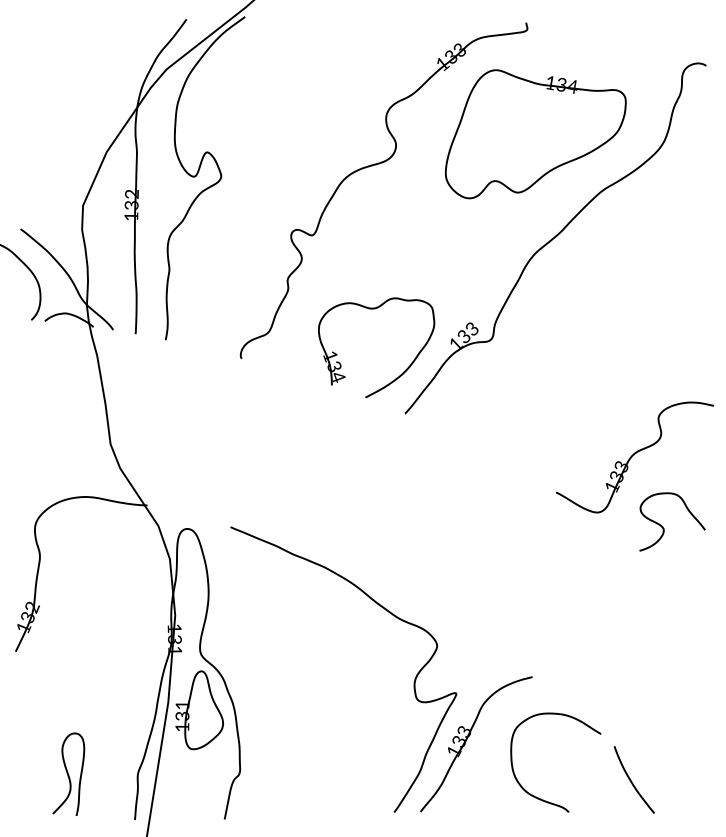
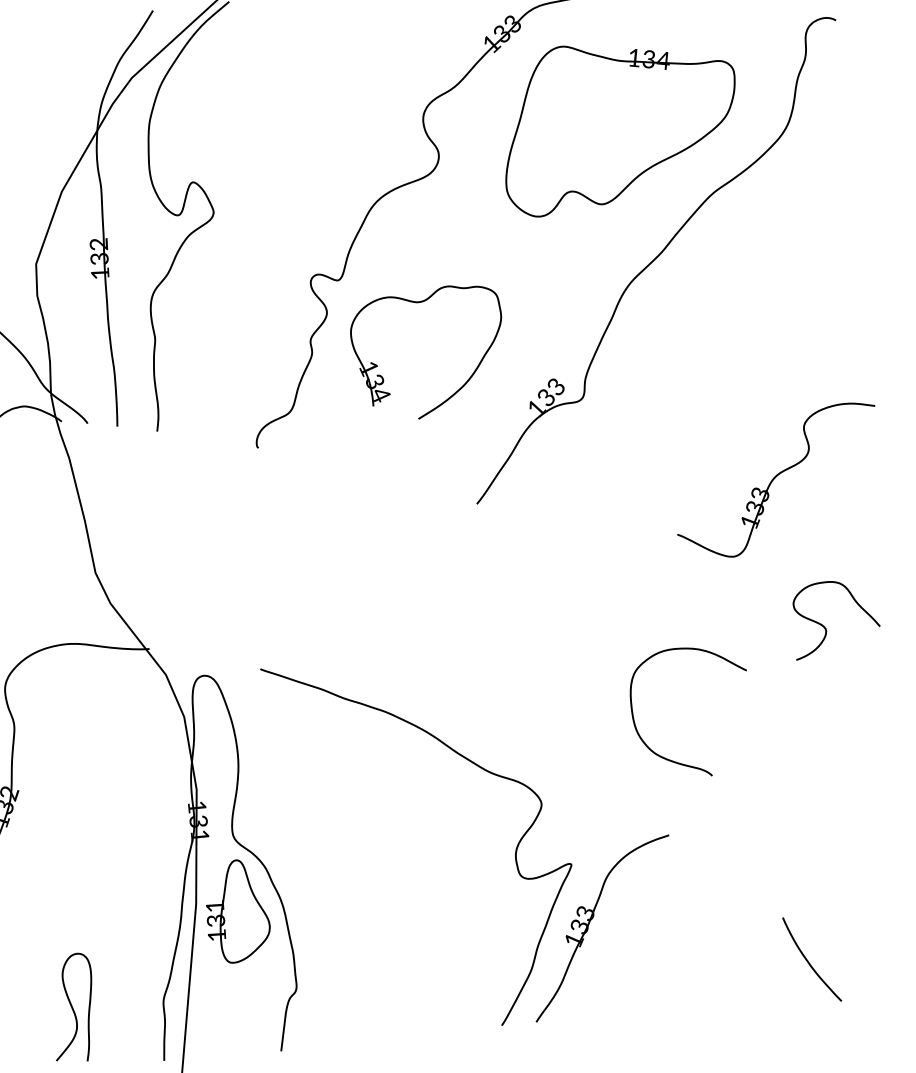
part: (396, 377) -> (457, 389), moved
part: (635, 457) -> (777, 481), moved
curve: (543, 799) -> (677, 761), moved

